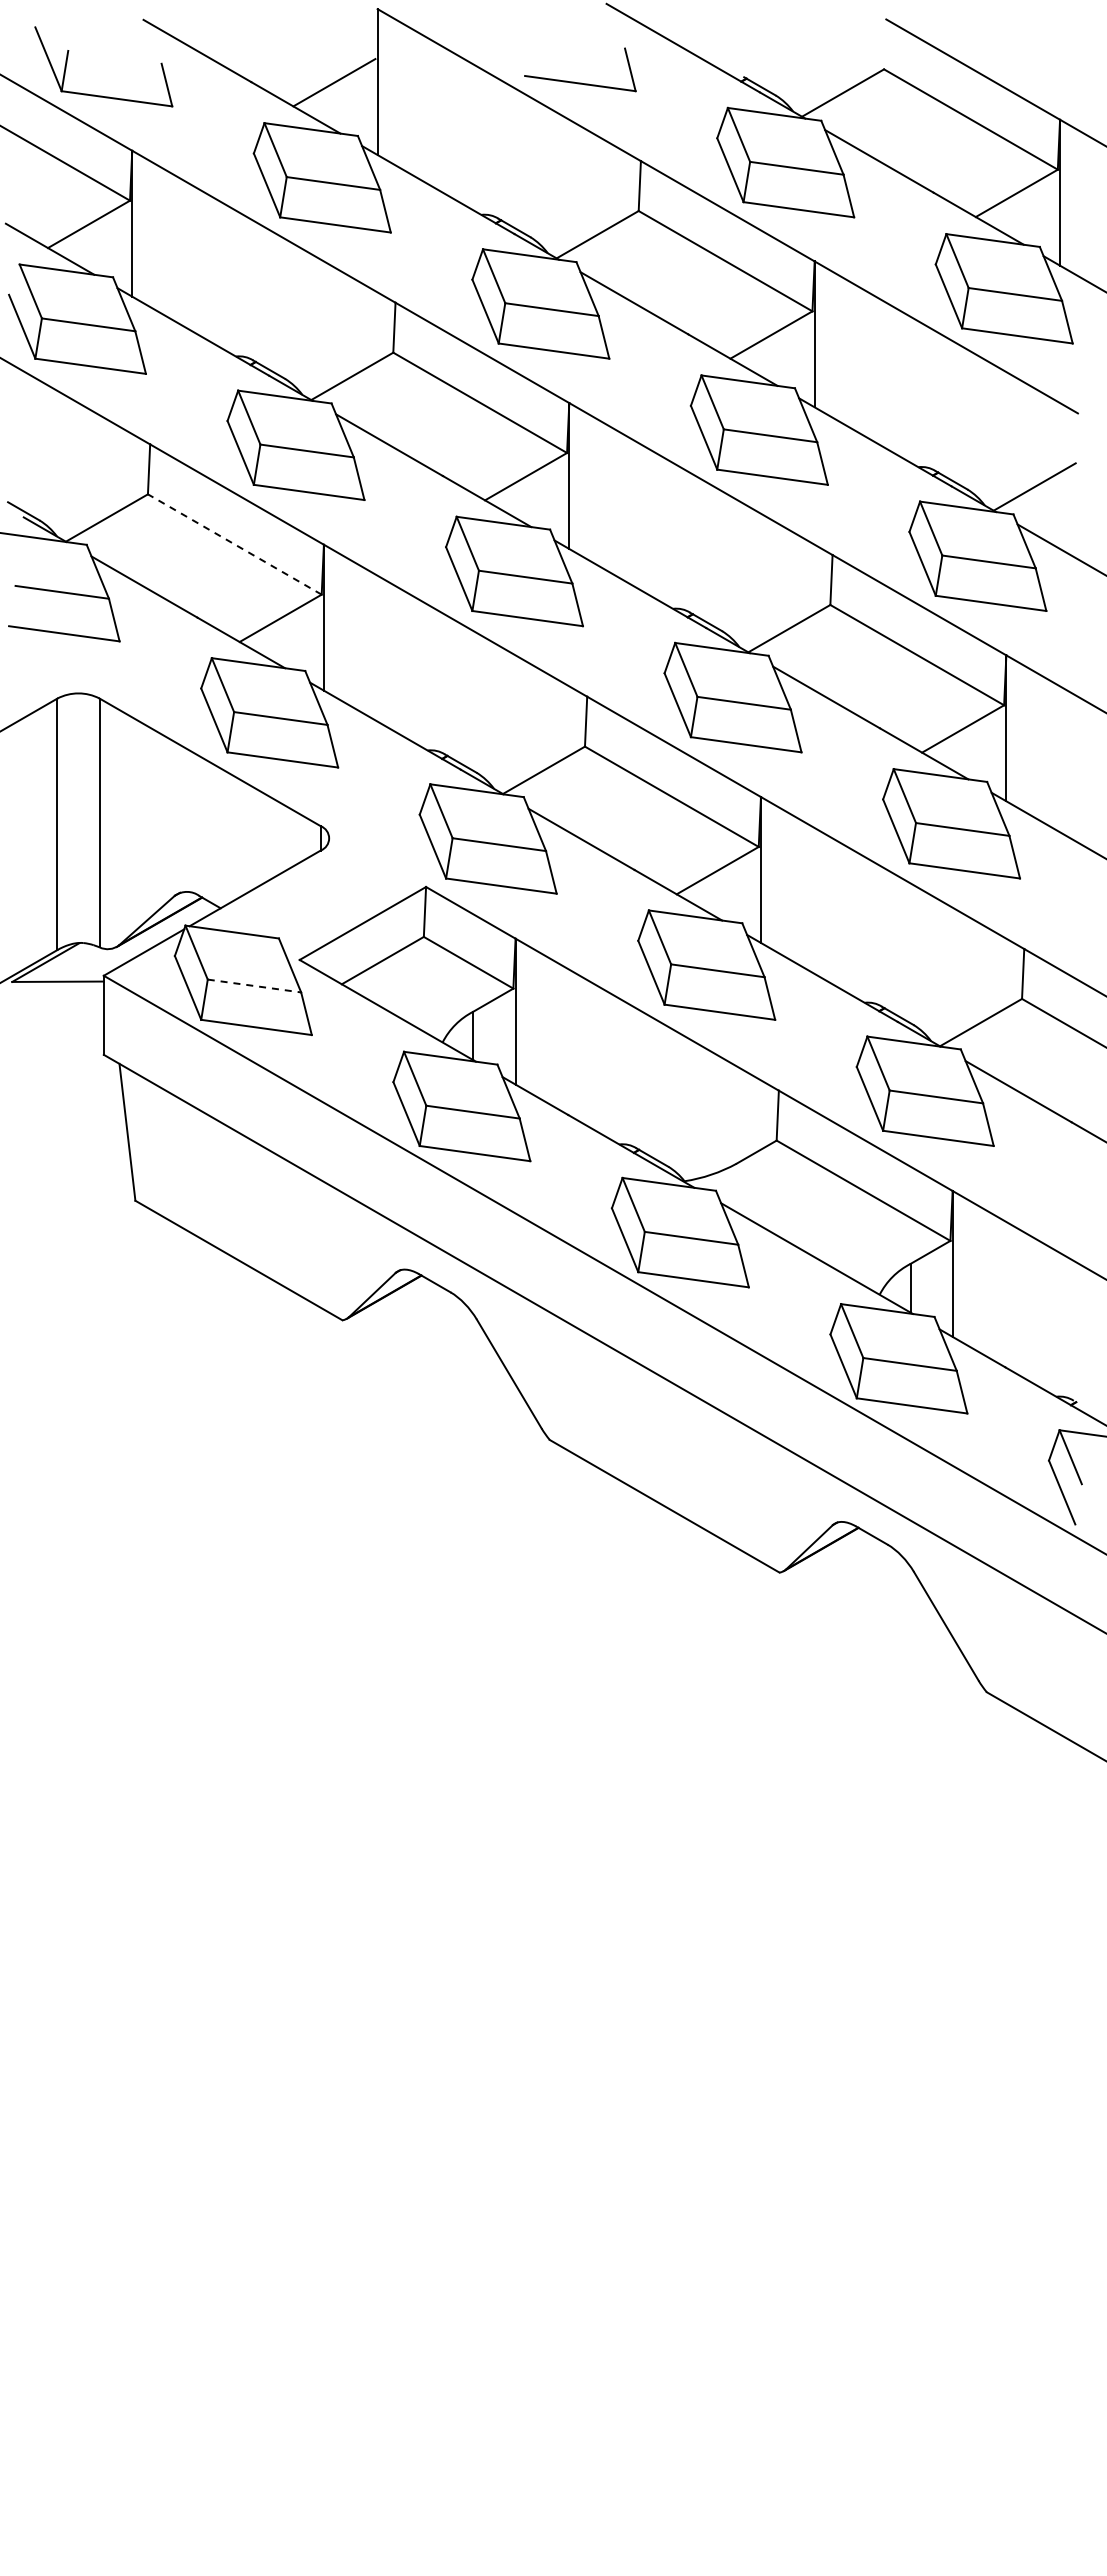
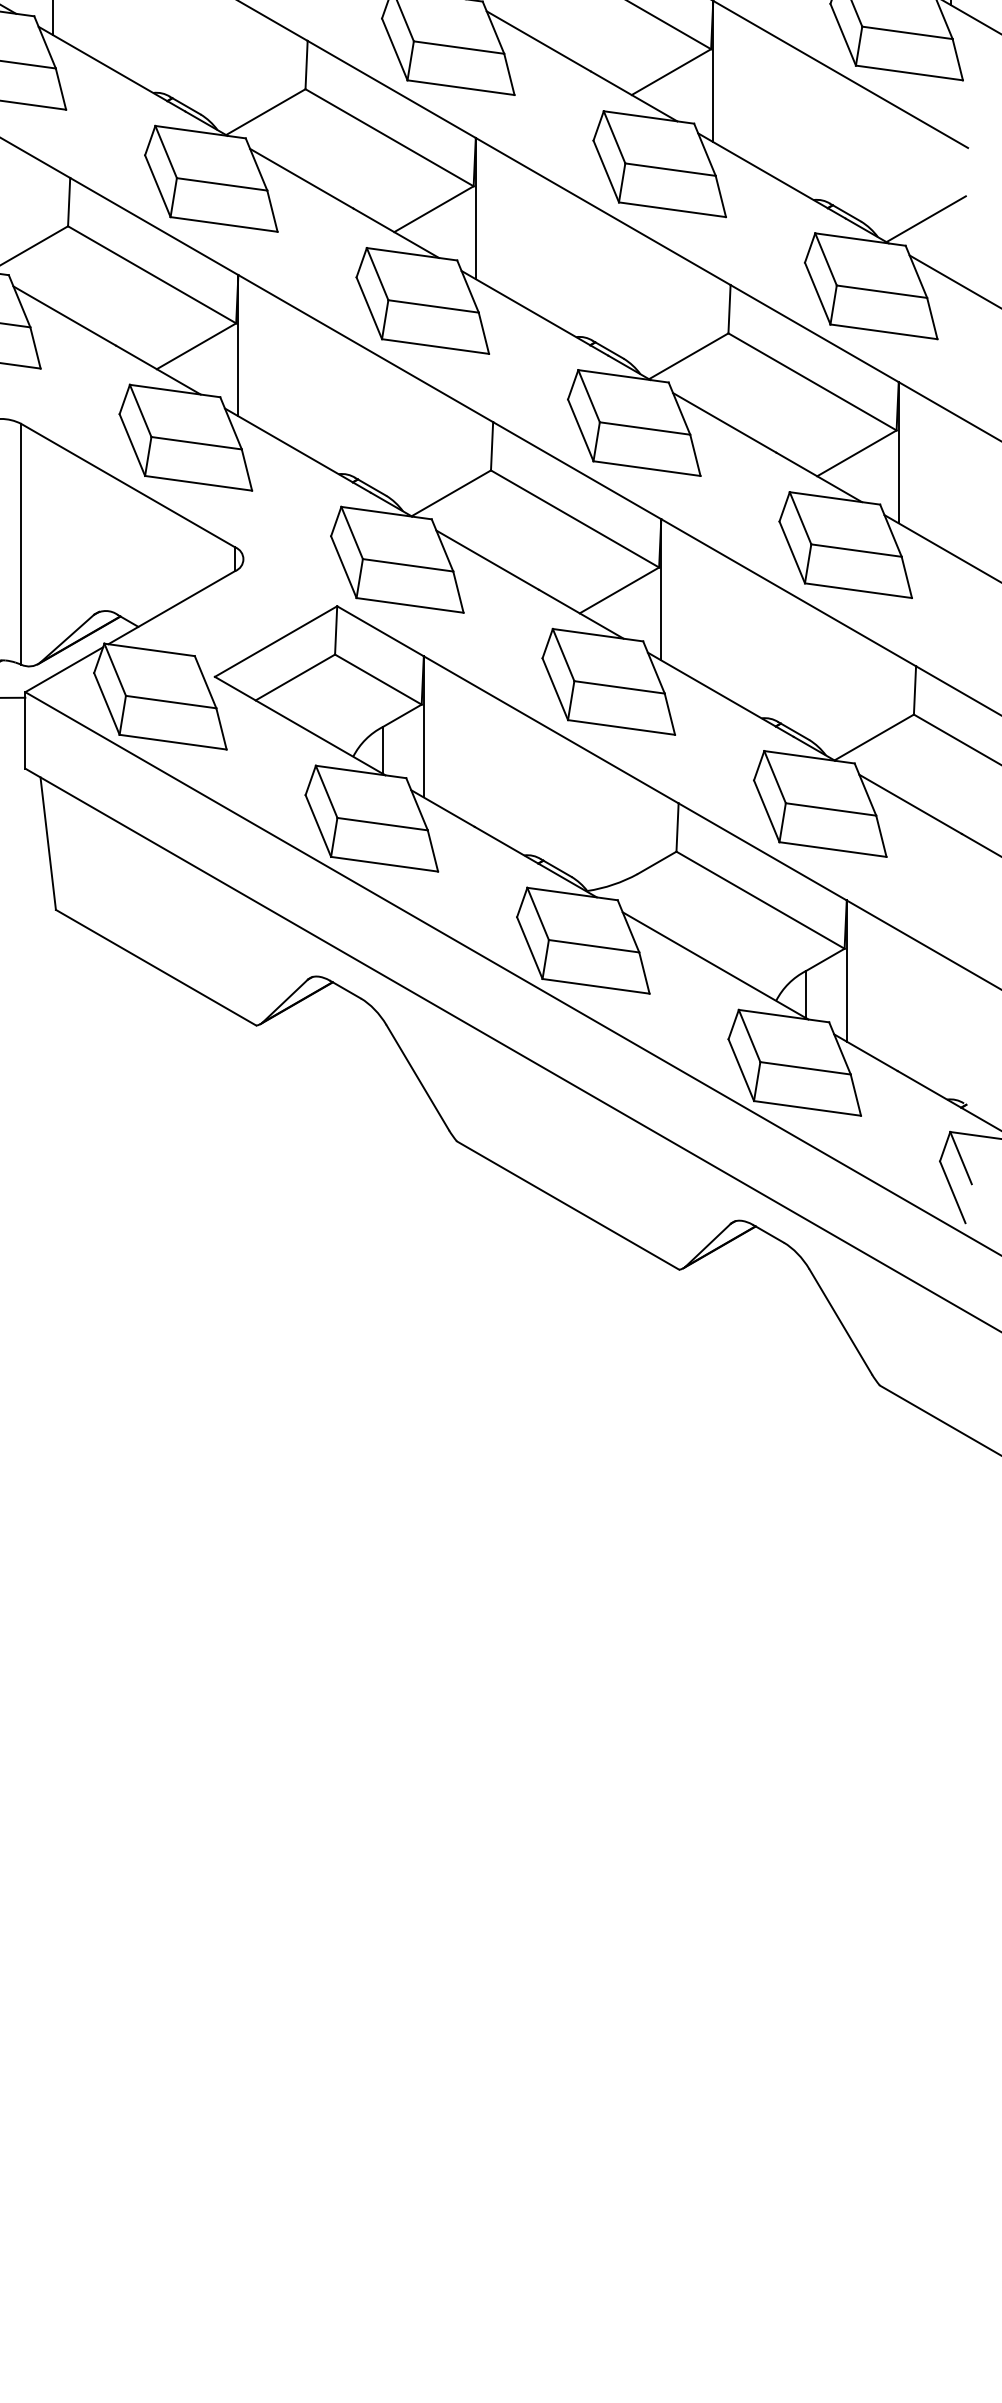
line: (234, 544) -> (151, 274), dashed -> solid
line: (254, 986) -> (171, 702), dashed -> solid

